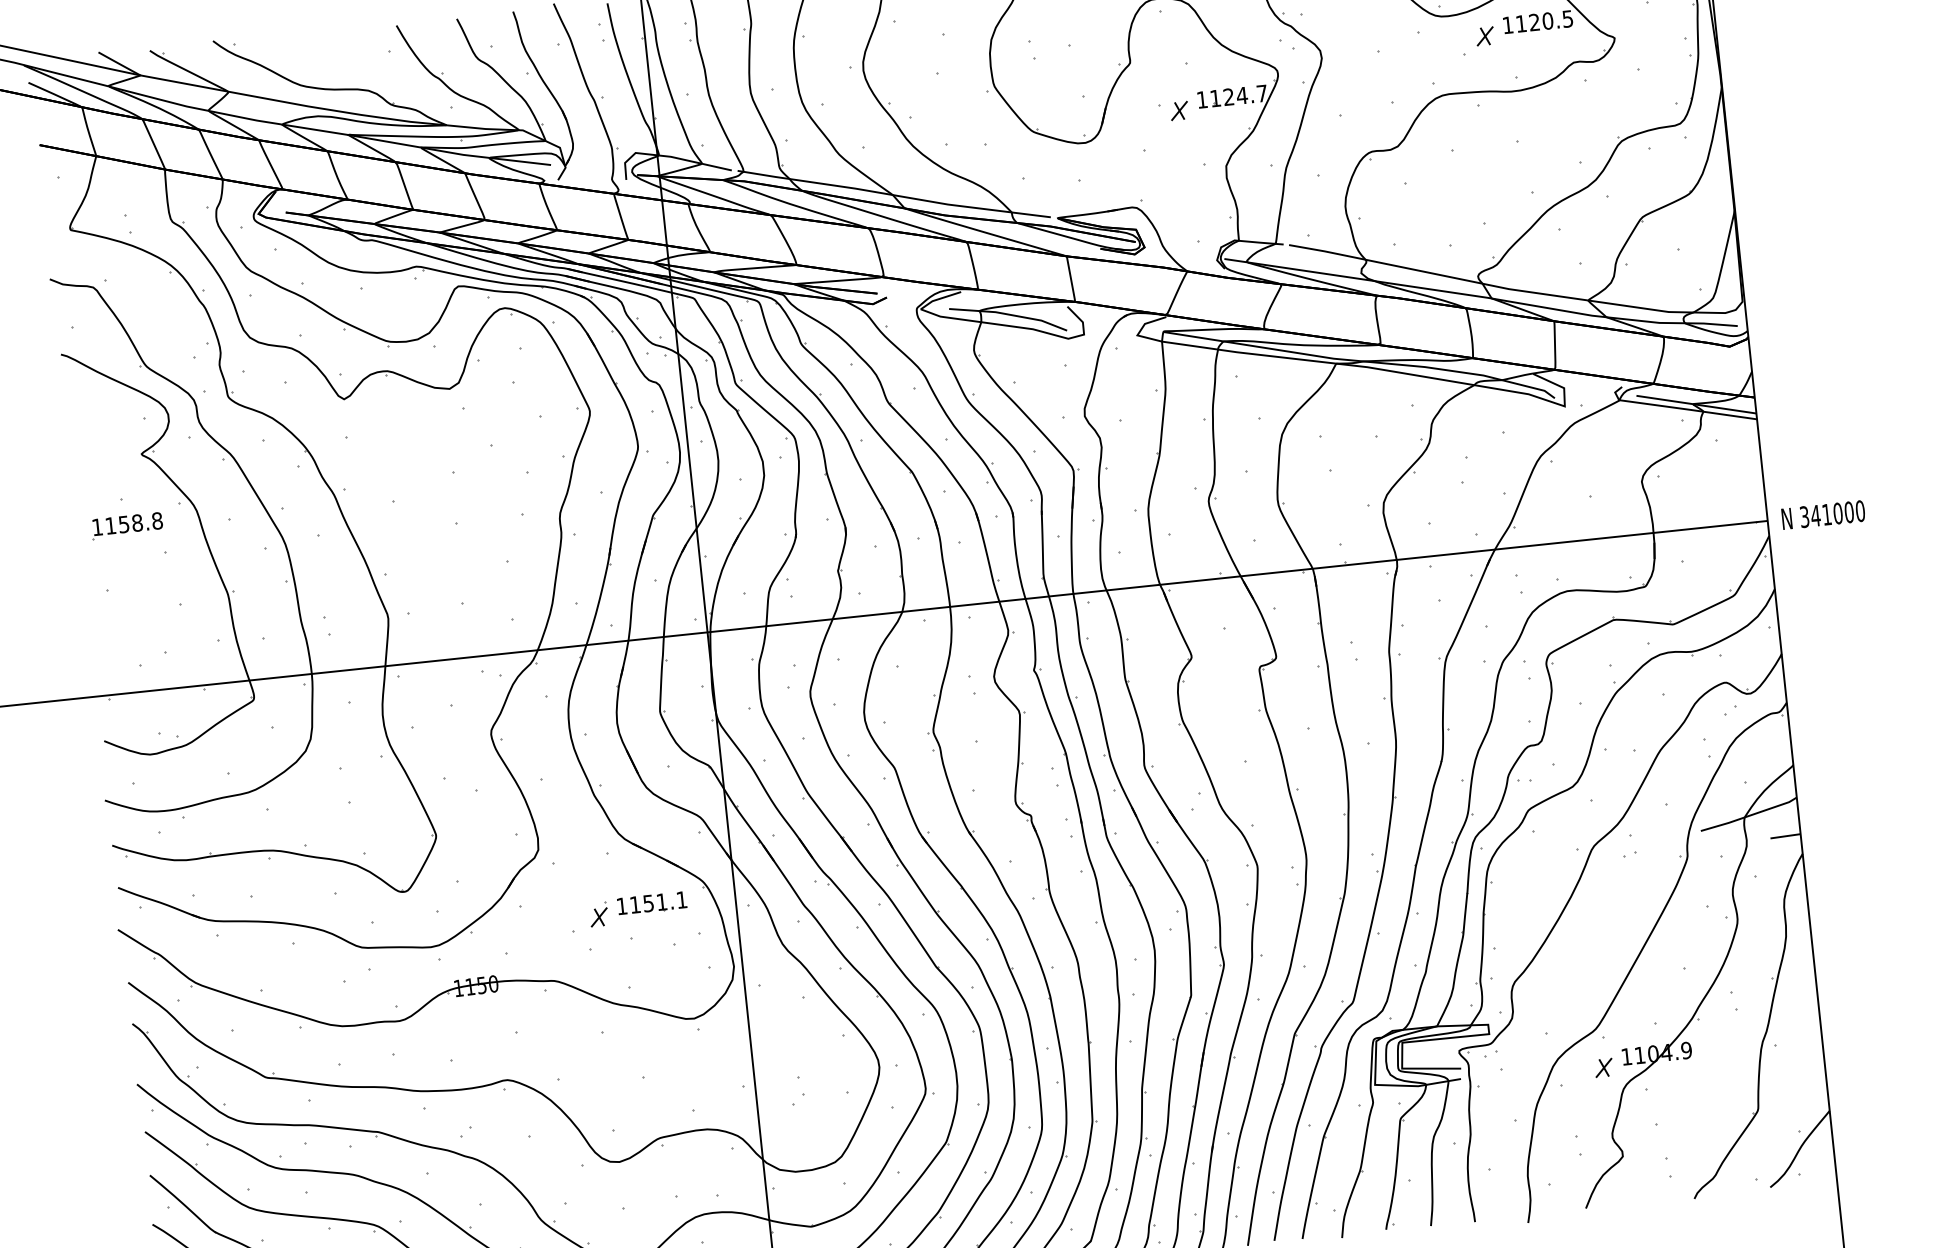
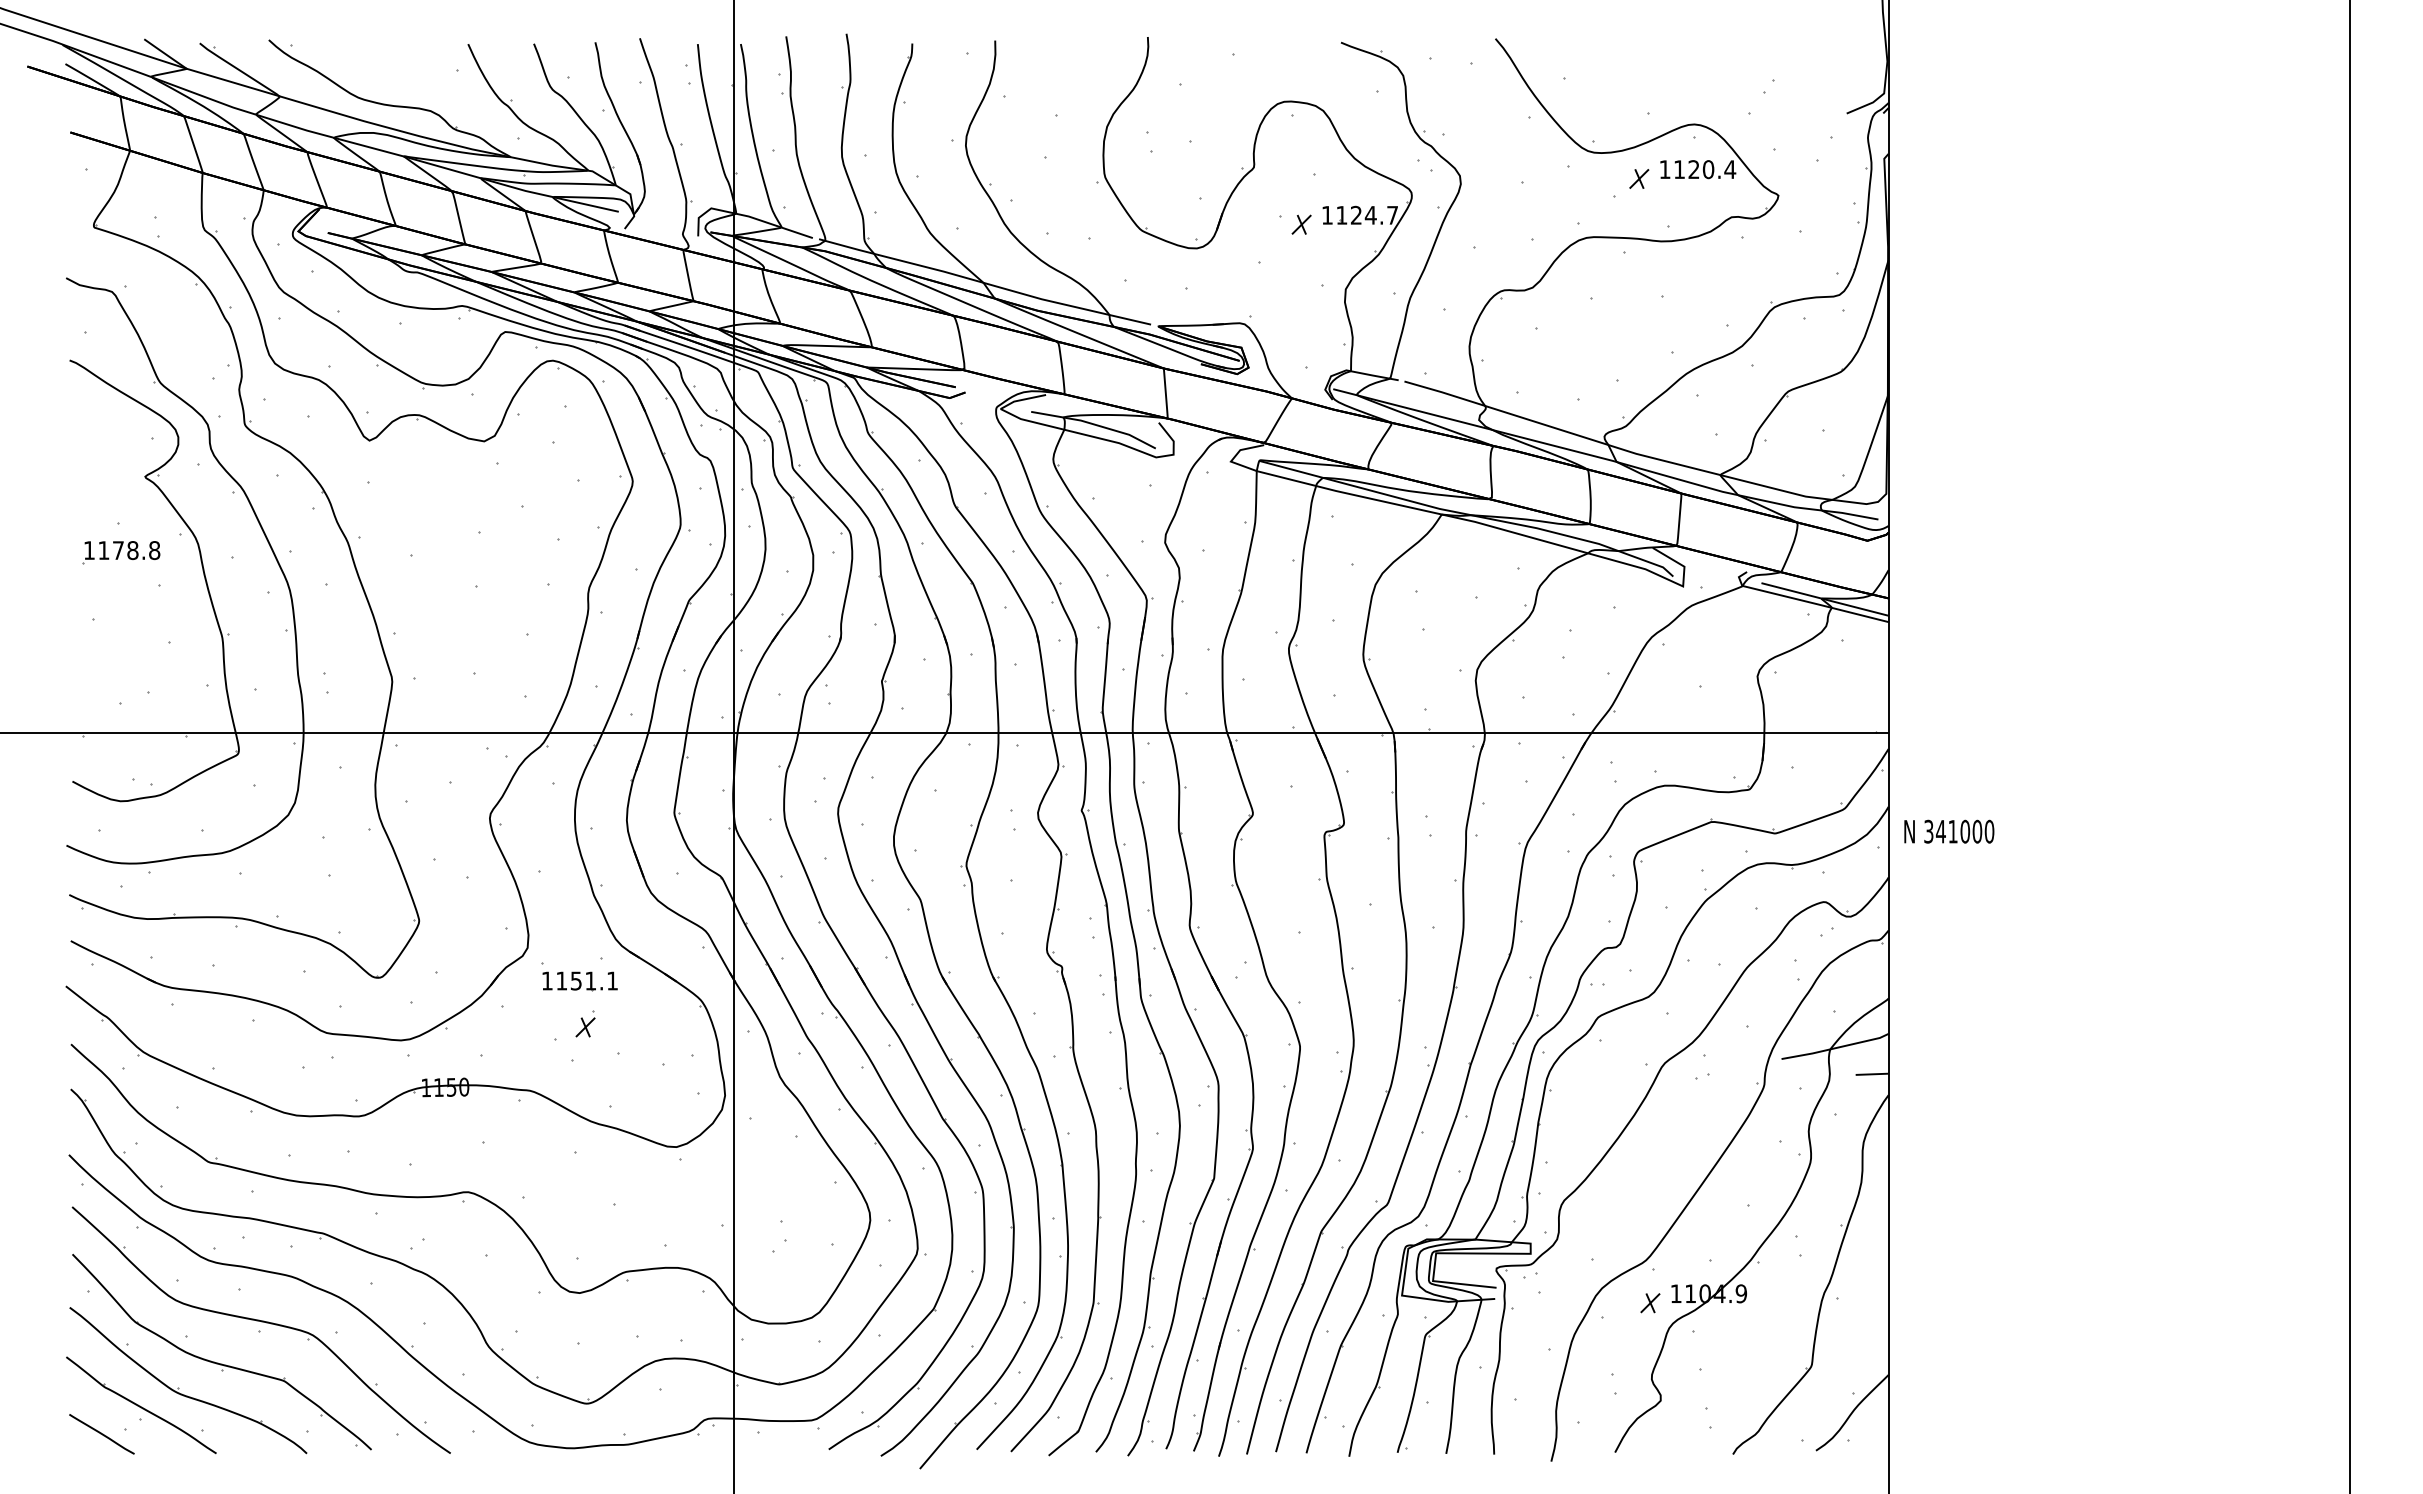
text: (1568, 18) -> (1730, 169), 1120.5 -> 1120.4
text: (1823, 514) -> (1949, 831), moved
text: (124, 524) -> (118, 550), 1158.8 -> 1178.8
part: (651, 903) -> (579, 981), moved

